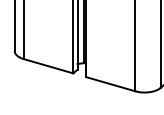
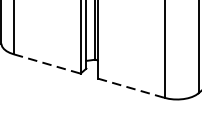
line: (48, 66) -> (47, 64), solid -> dashed
line: (110, 84) -> (130, 88), solid -> dashed

